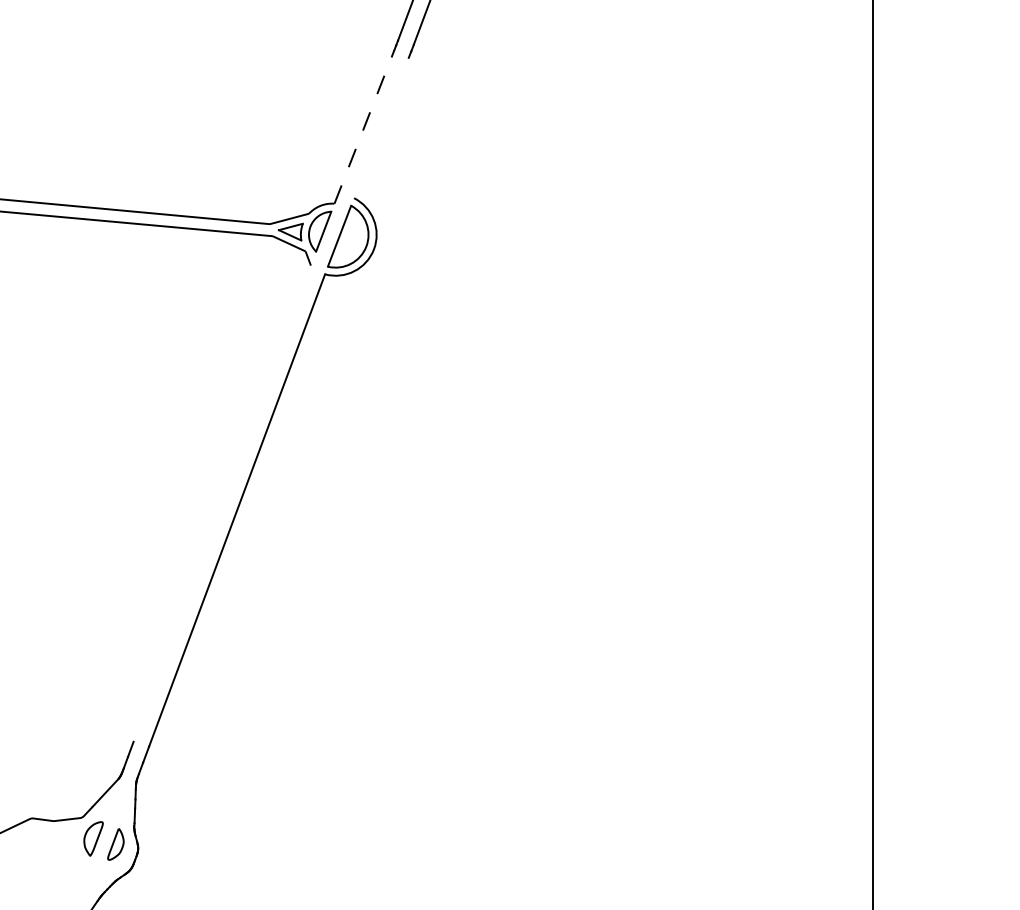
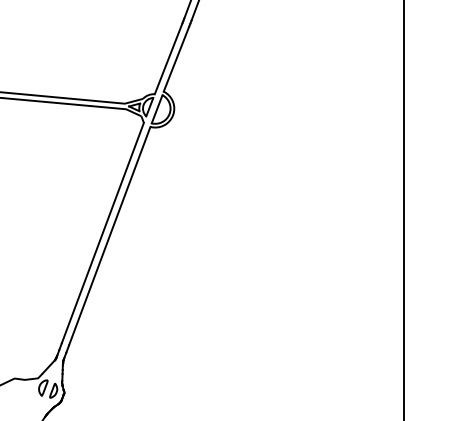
line: (364, 126) -> (168, 58), dashed -> solid
line: (381, 126) -> (176, 58), added
line: (221, 502) -> (102, 232), added

